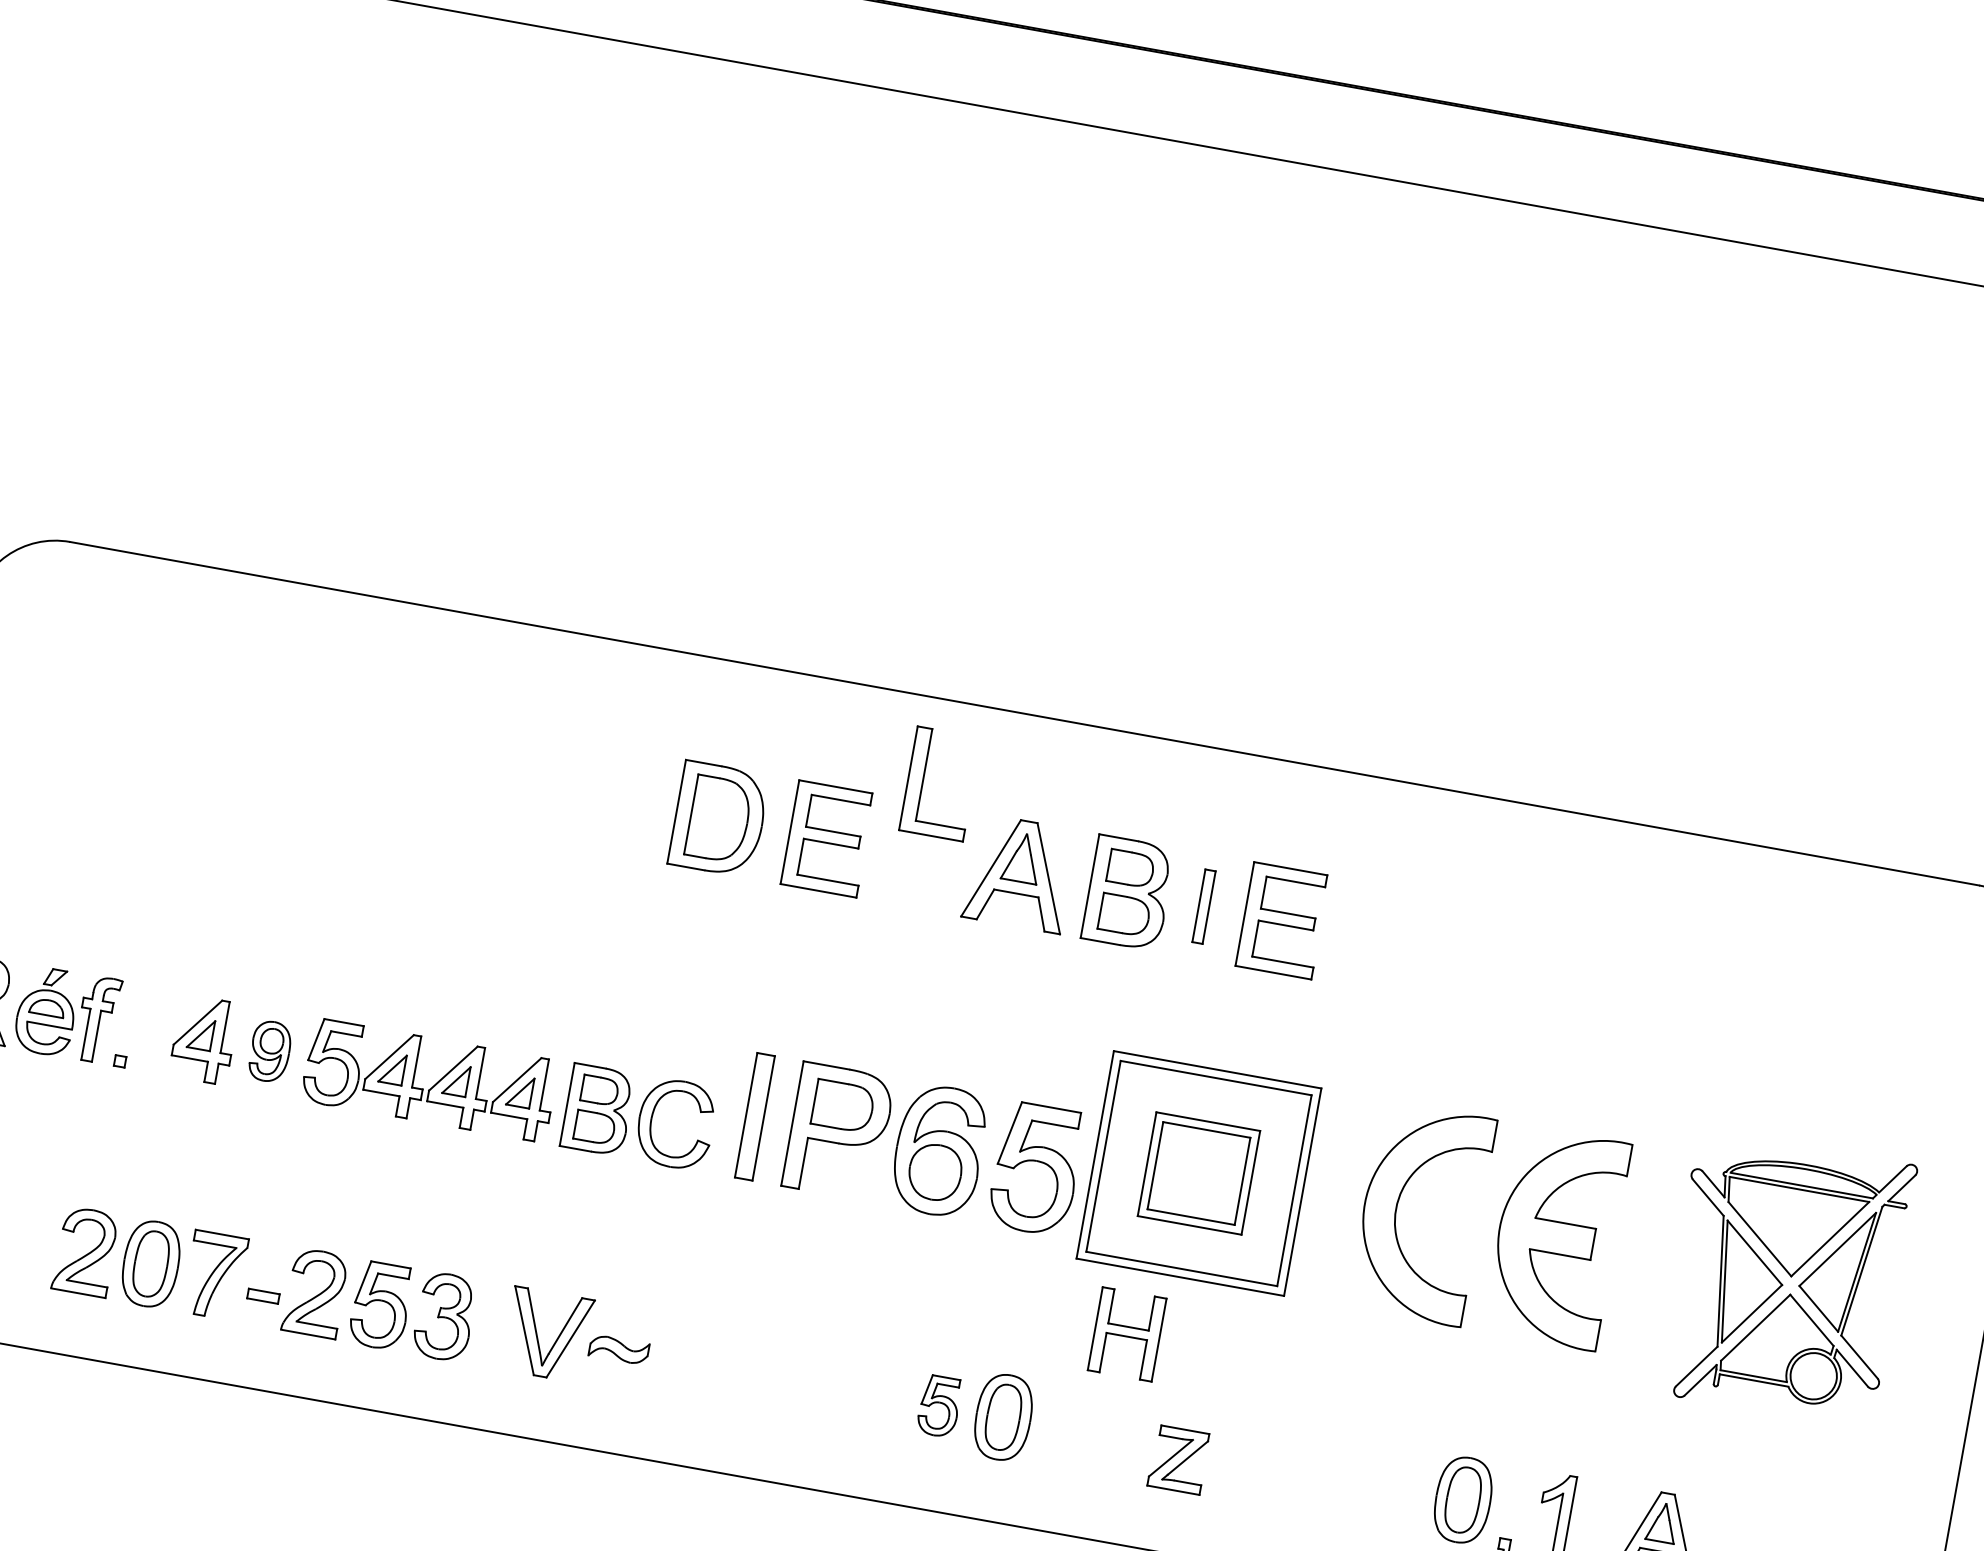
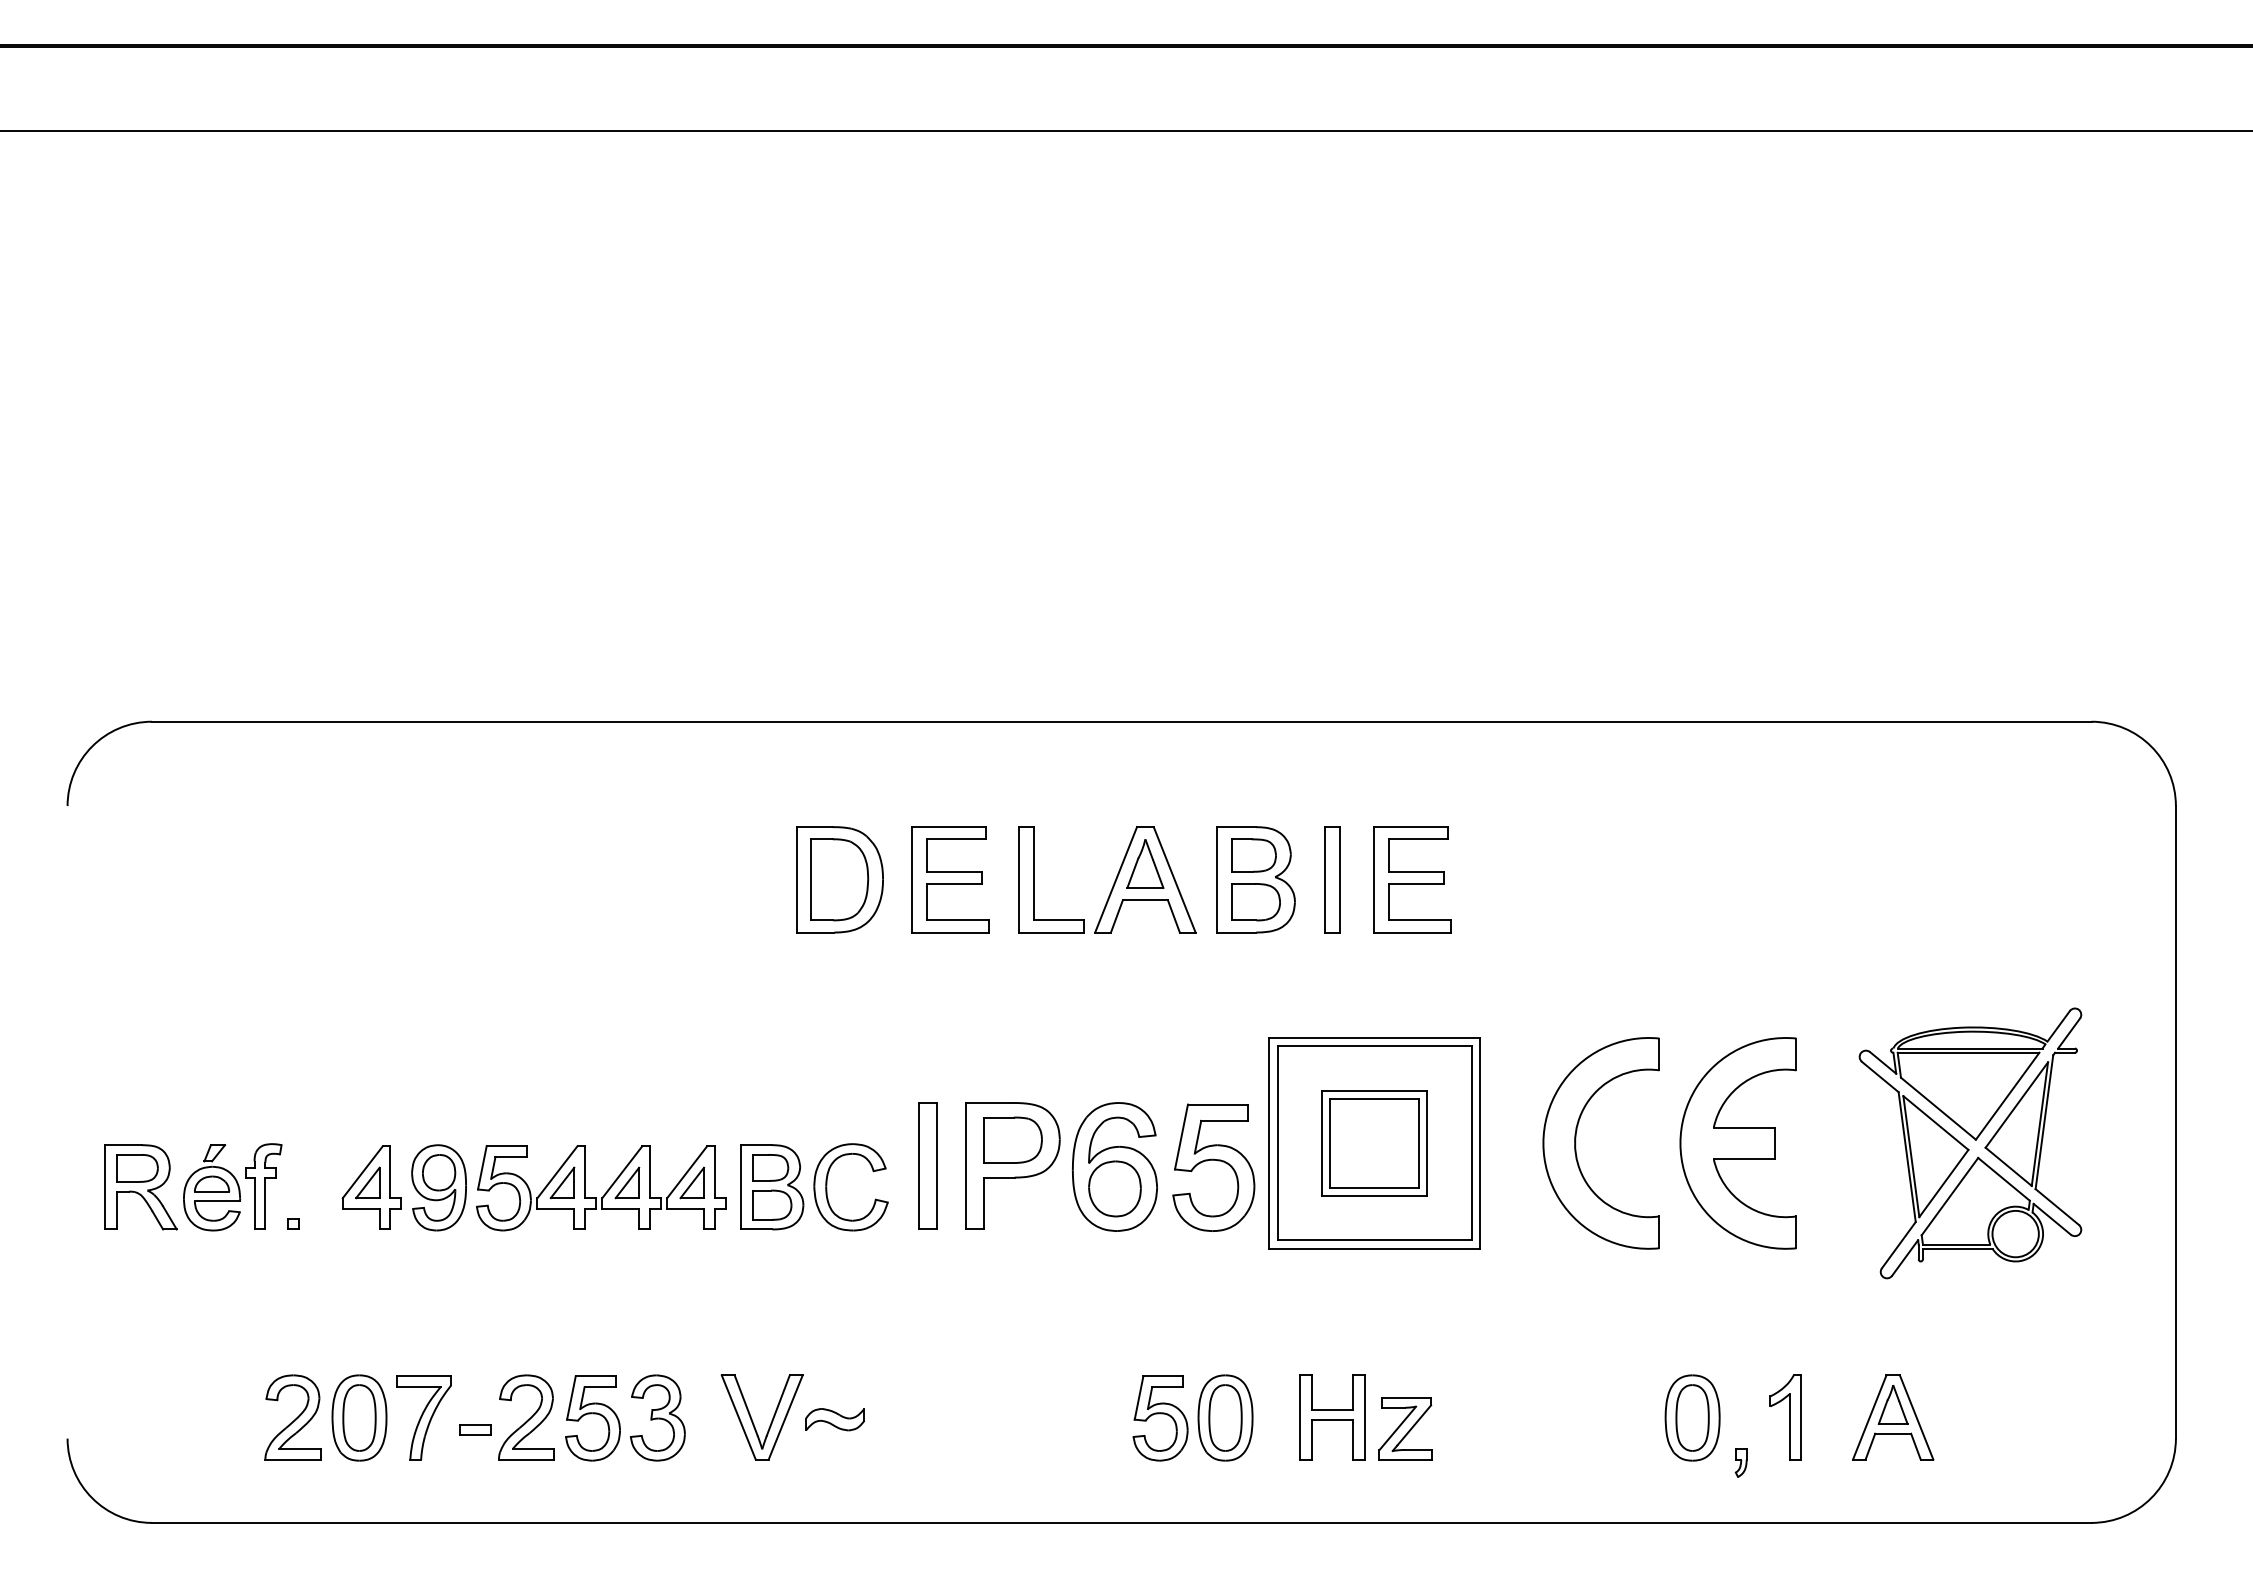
part: (923, 780) -> (1034, 879), moved
part: (1204, 906) -> (1332, 879), size x1.43
part: (269, 1051) -> (438, 1187), size x1.43
part: (1127, 1334) -> (1332, 1417), moved
part: (939, 1406) -> (1160, 1418), size x1.43

